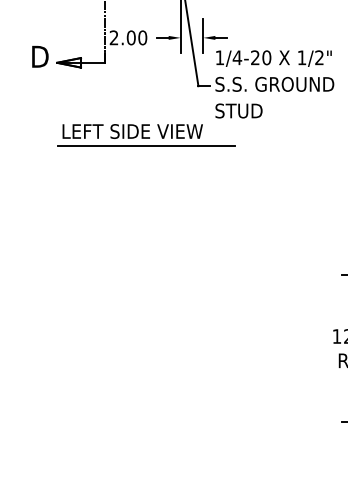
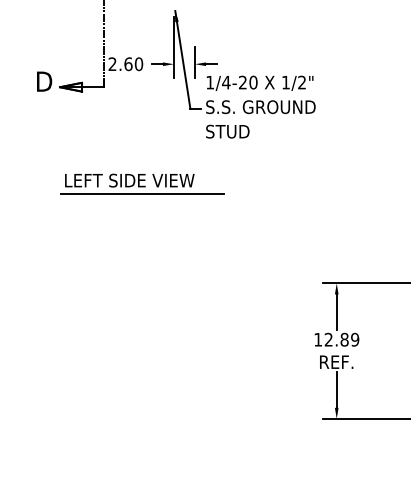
text: (131, 37) -> (128, 63), 2.00 -> 2.60
part: (146, 134) -> (142, 183), moved

